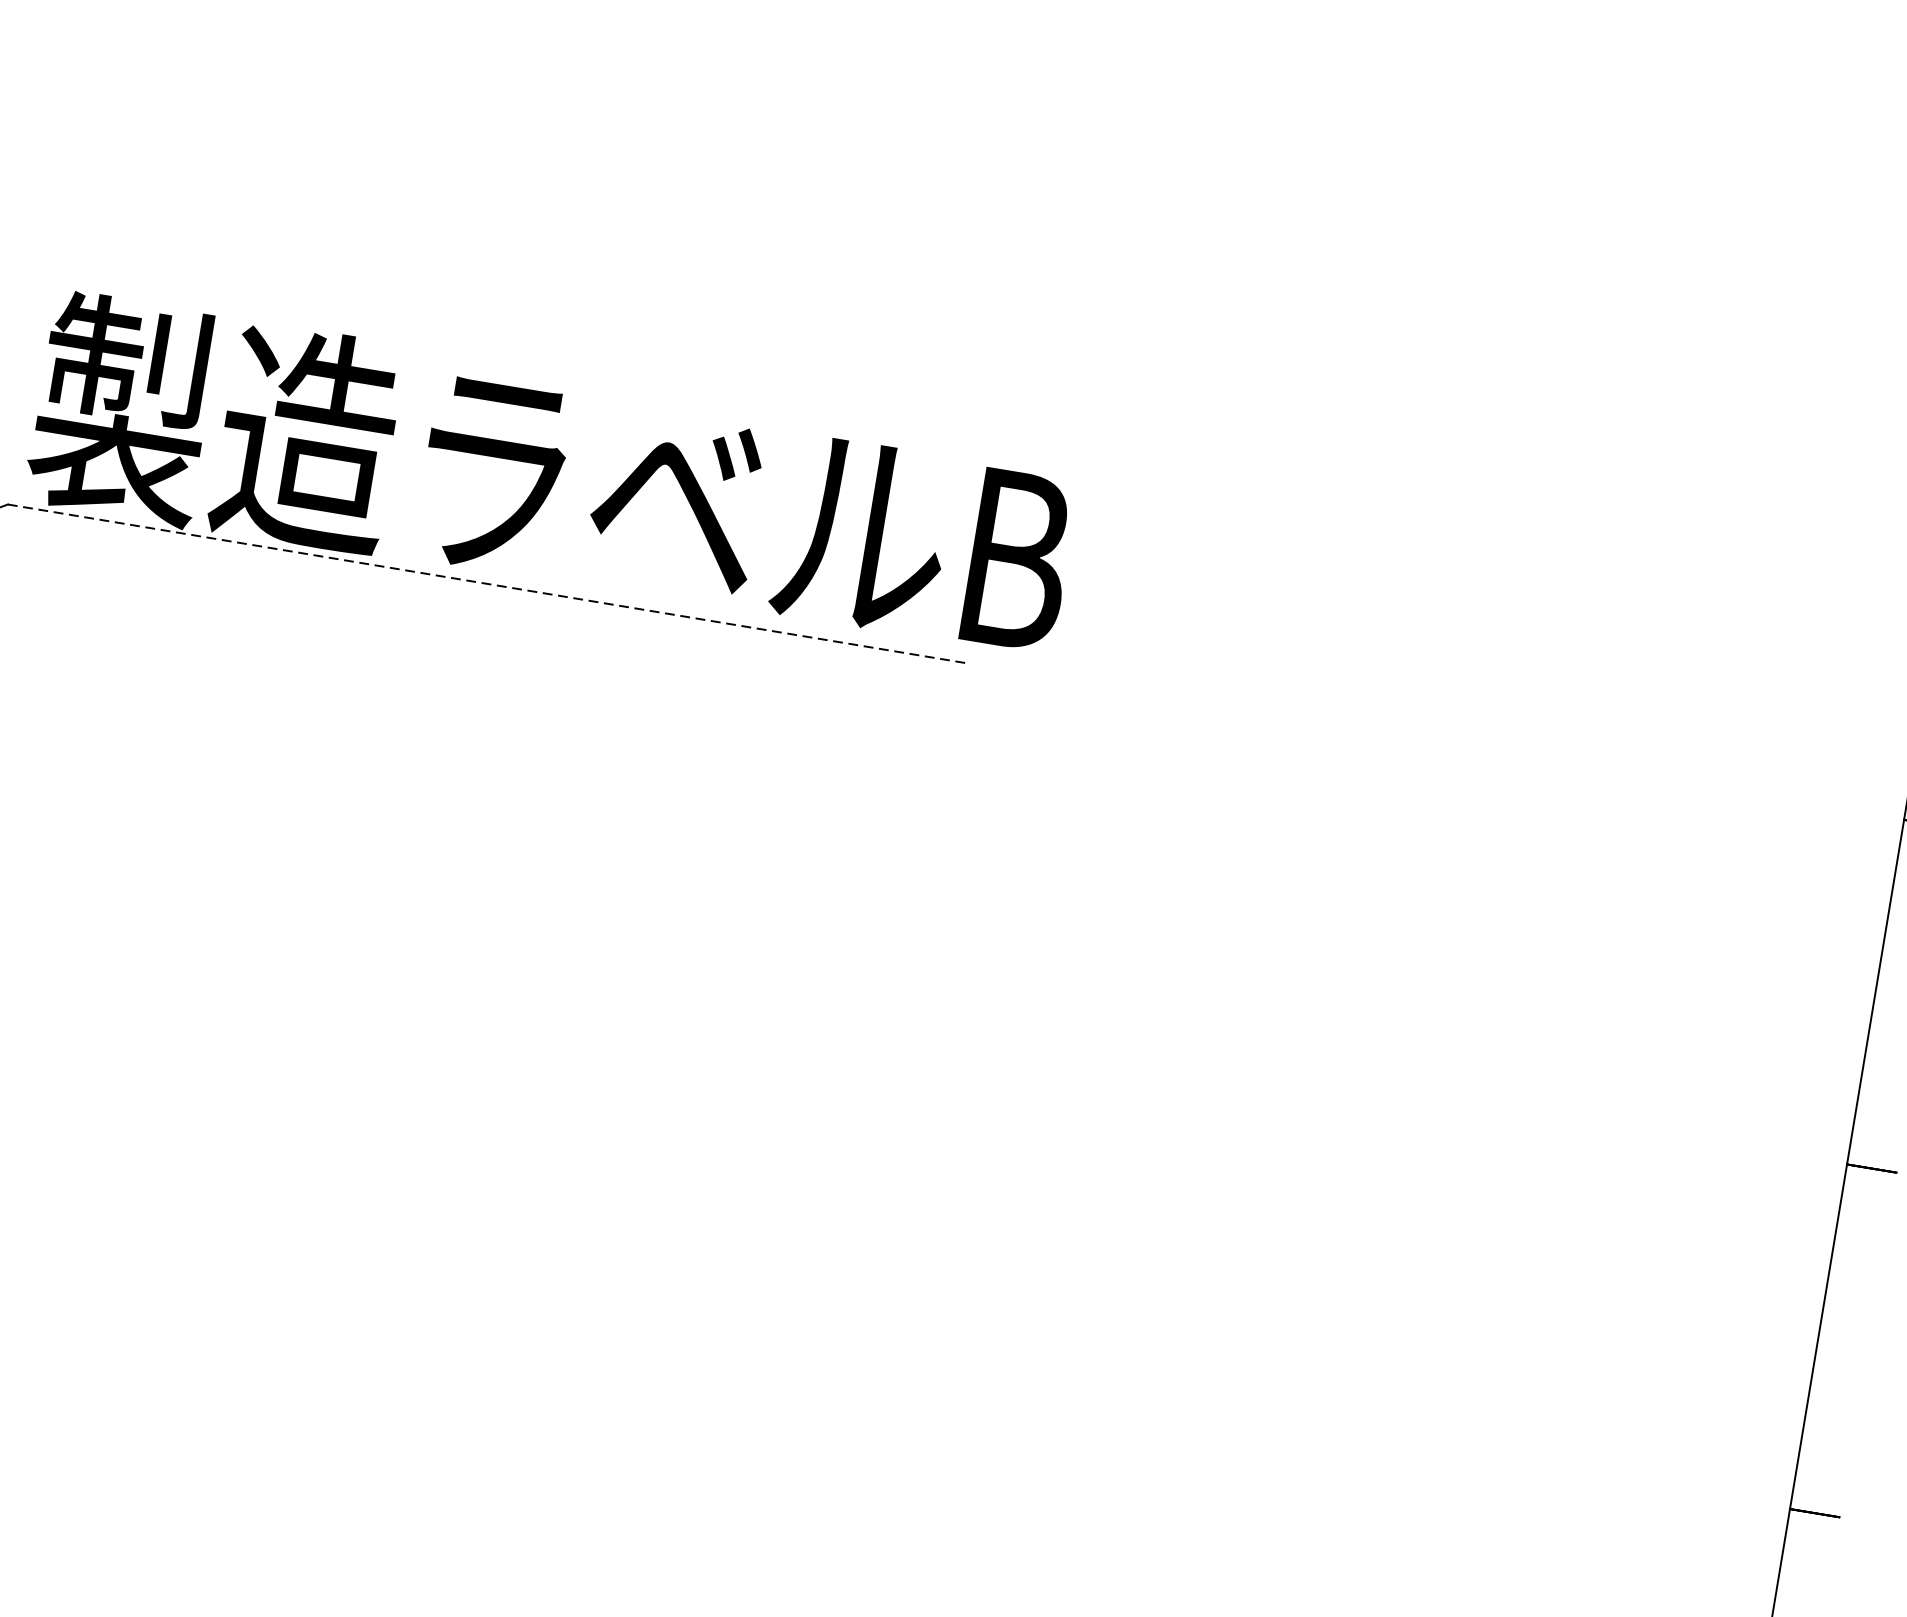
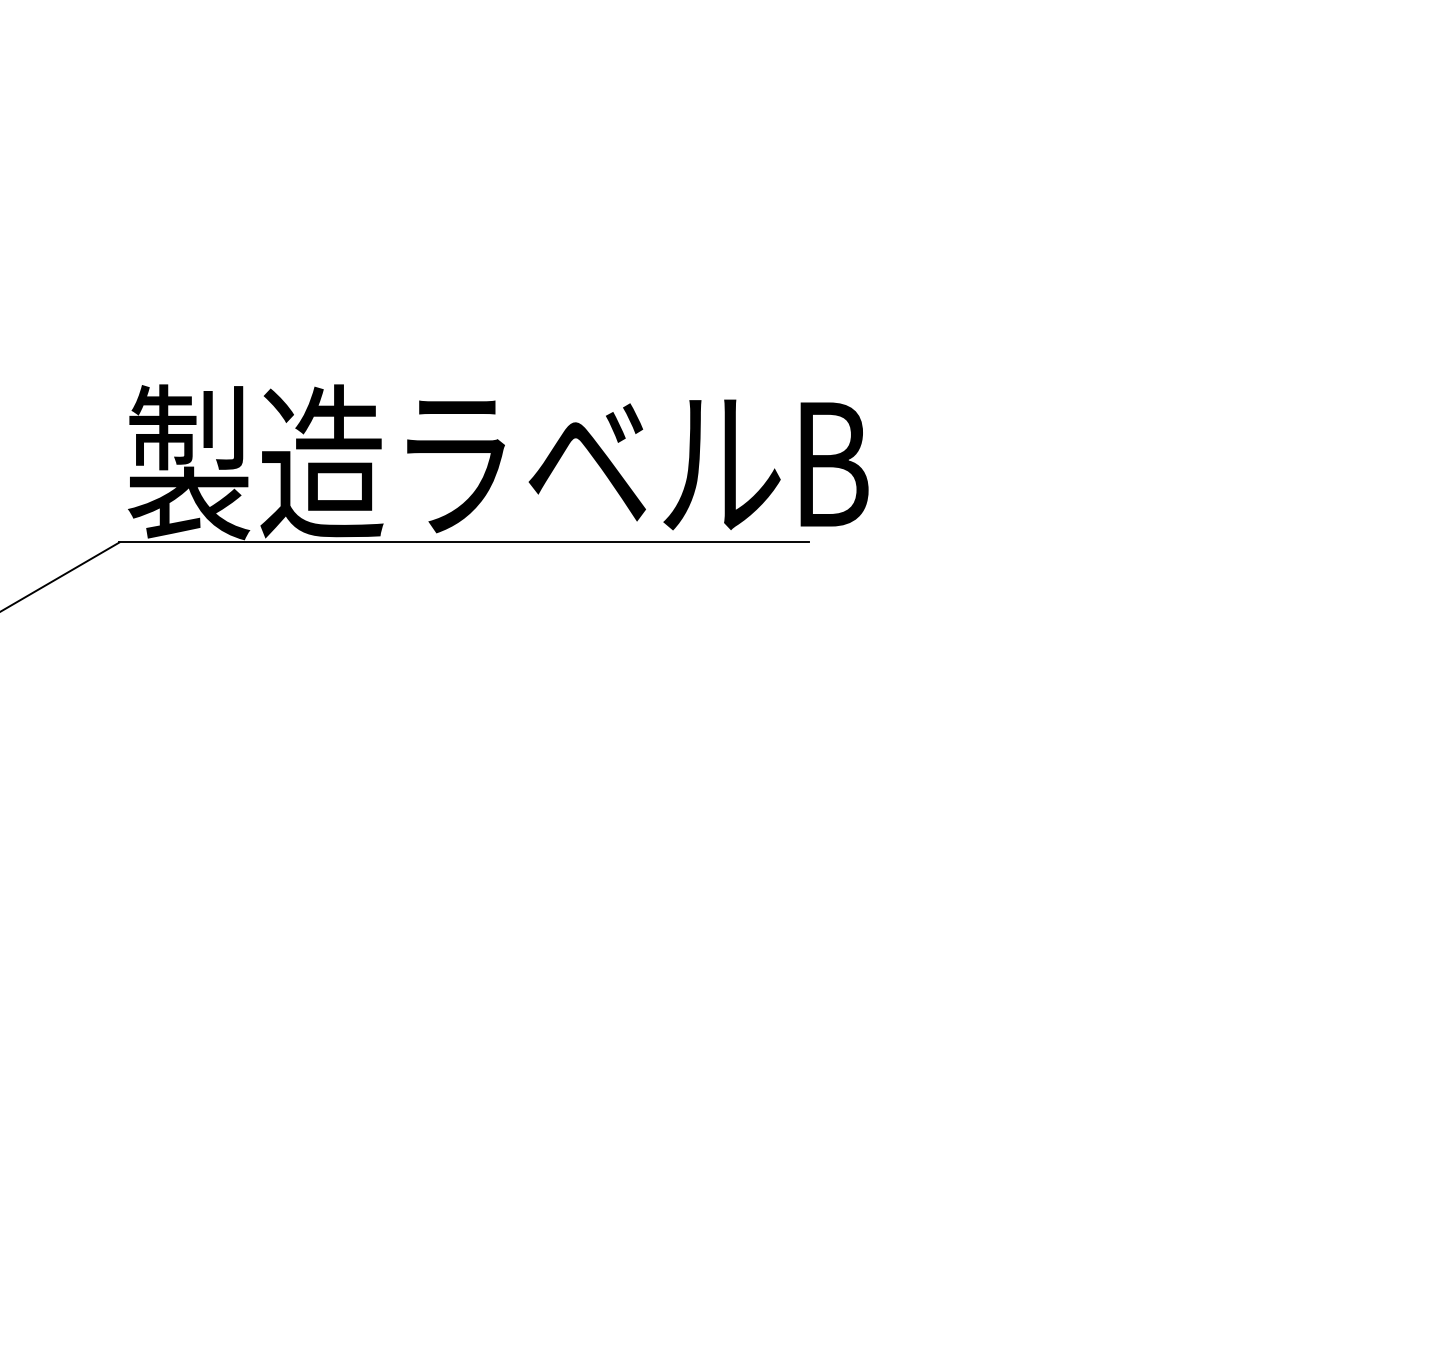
line: (487, 583) -> (464, 542), dashed -> solid

